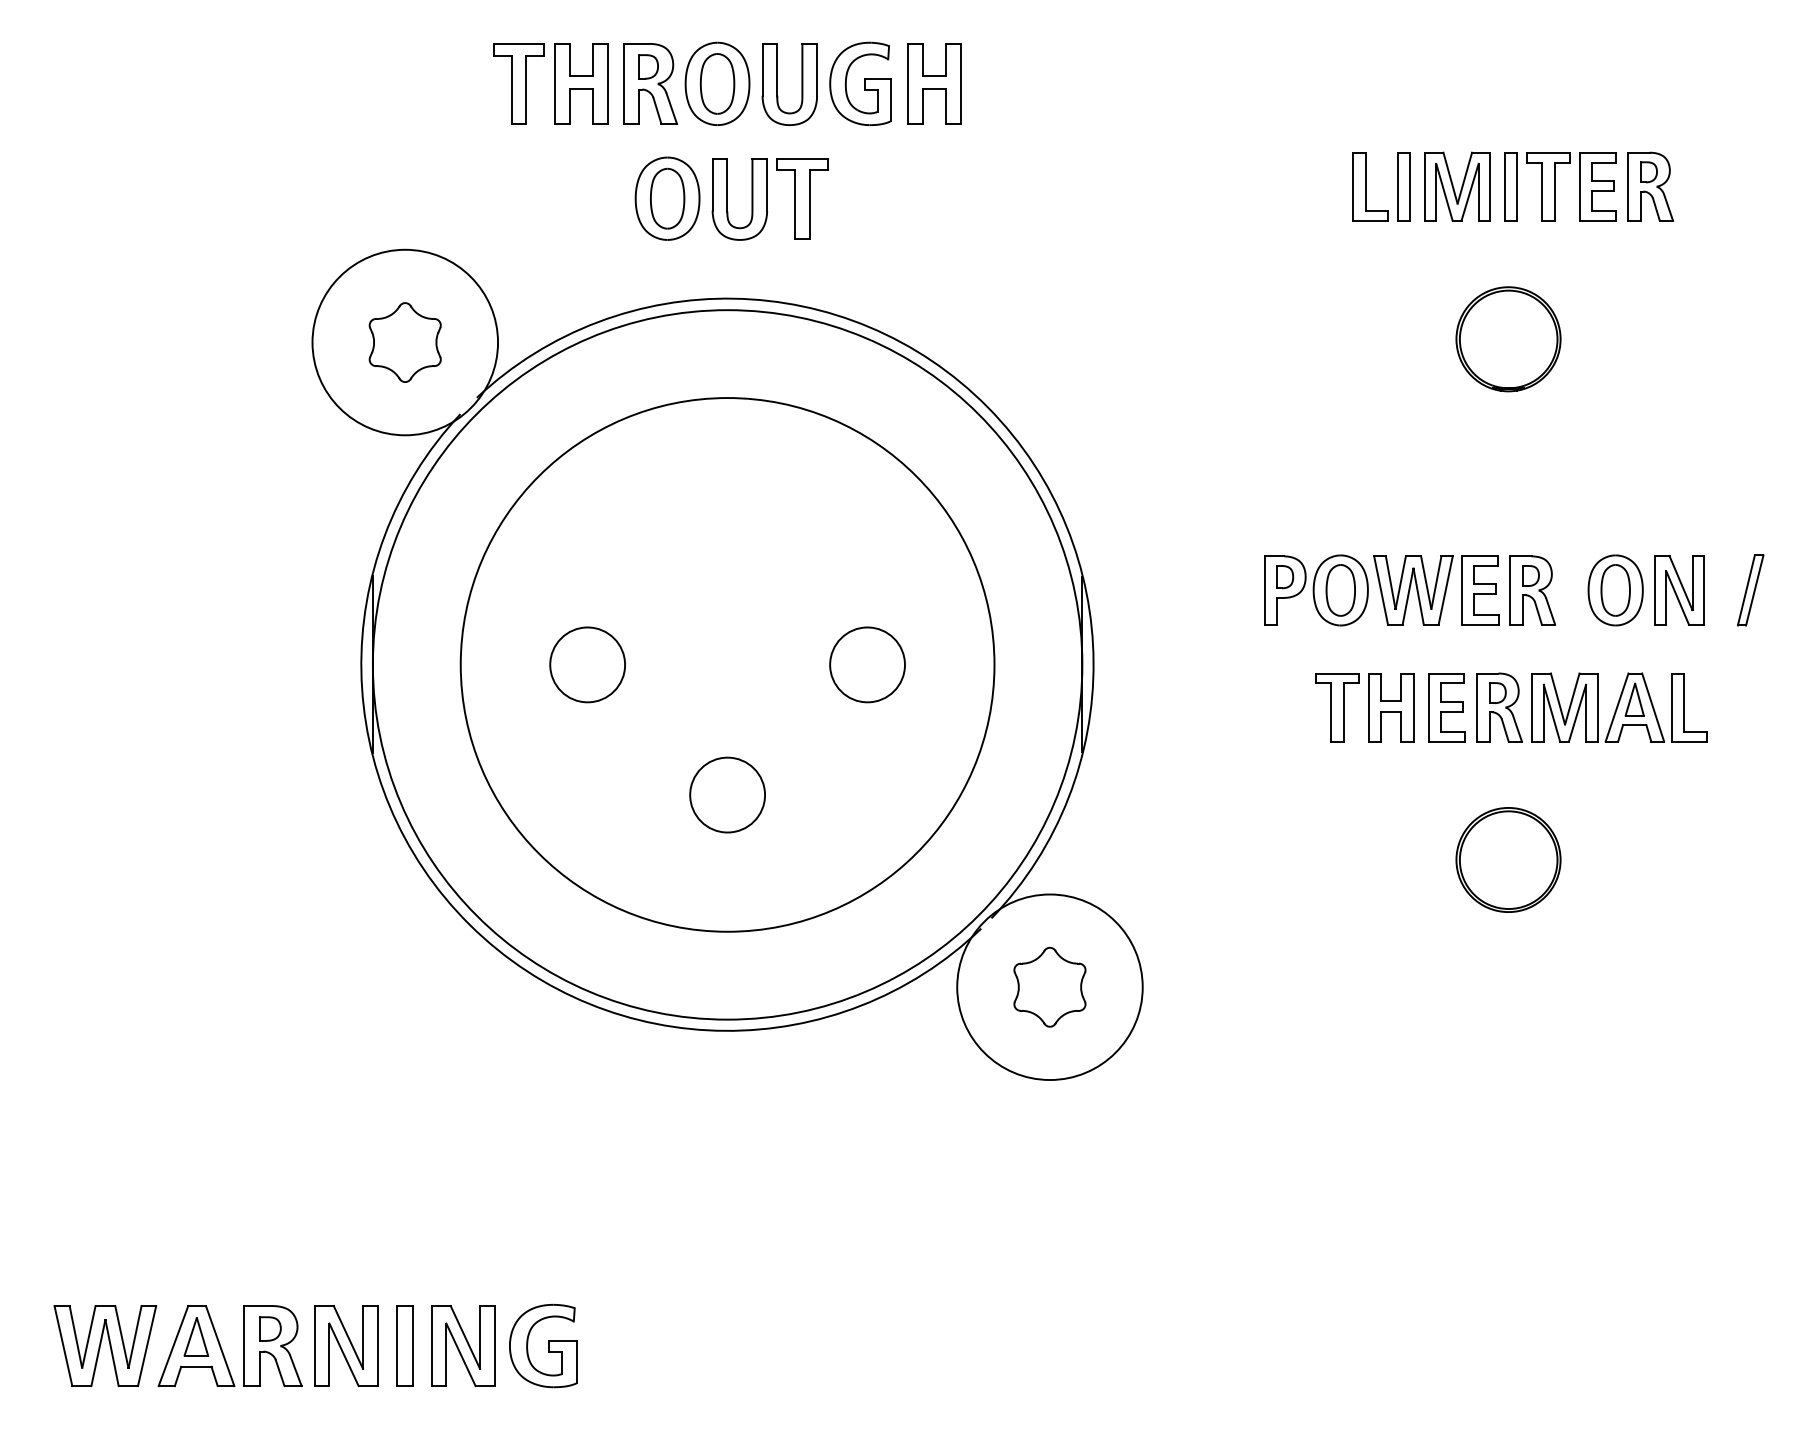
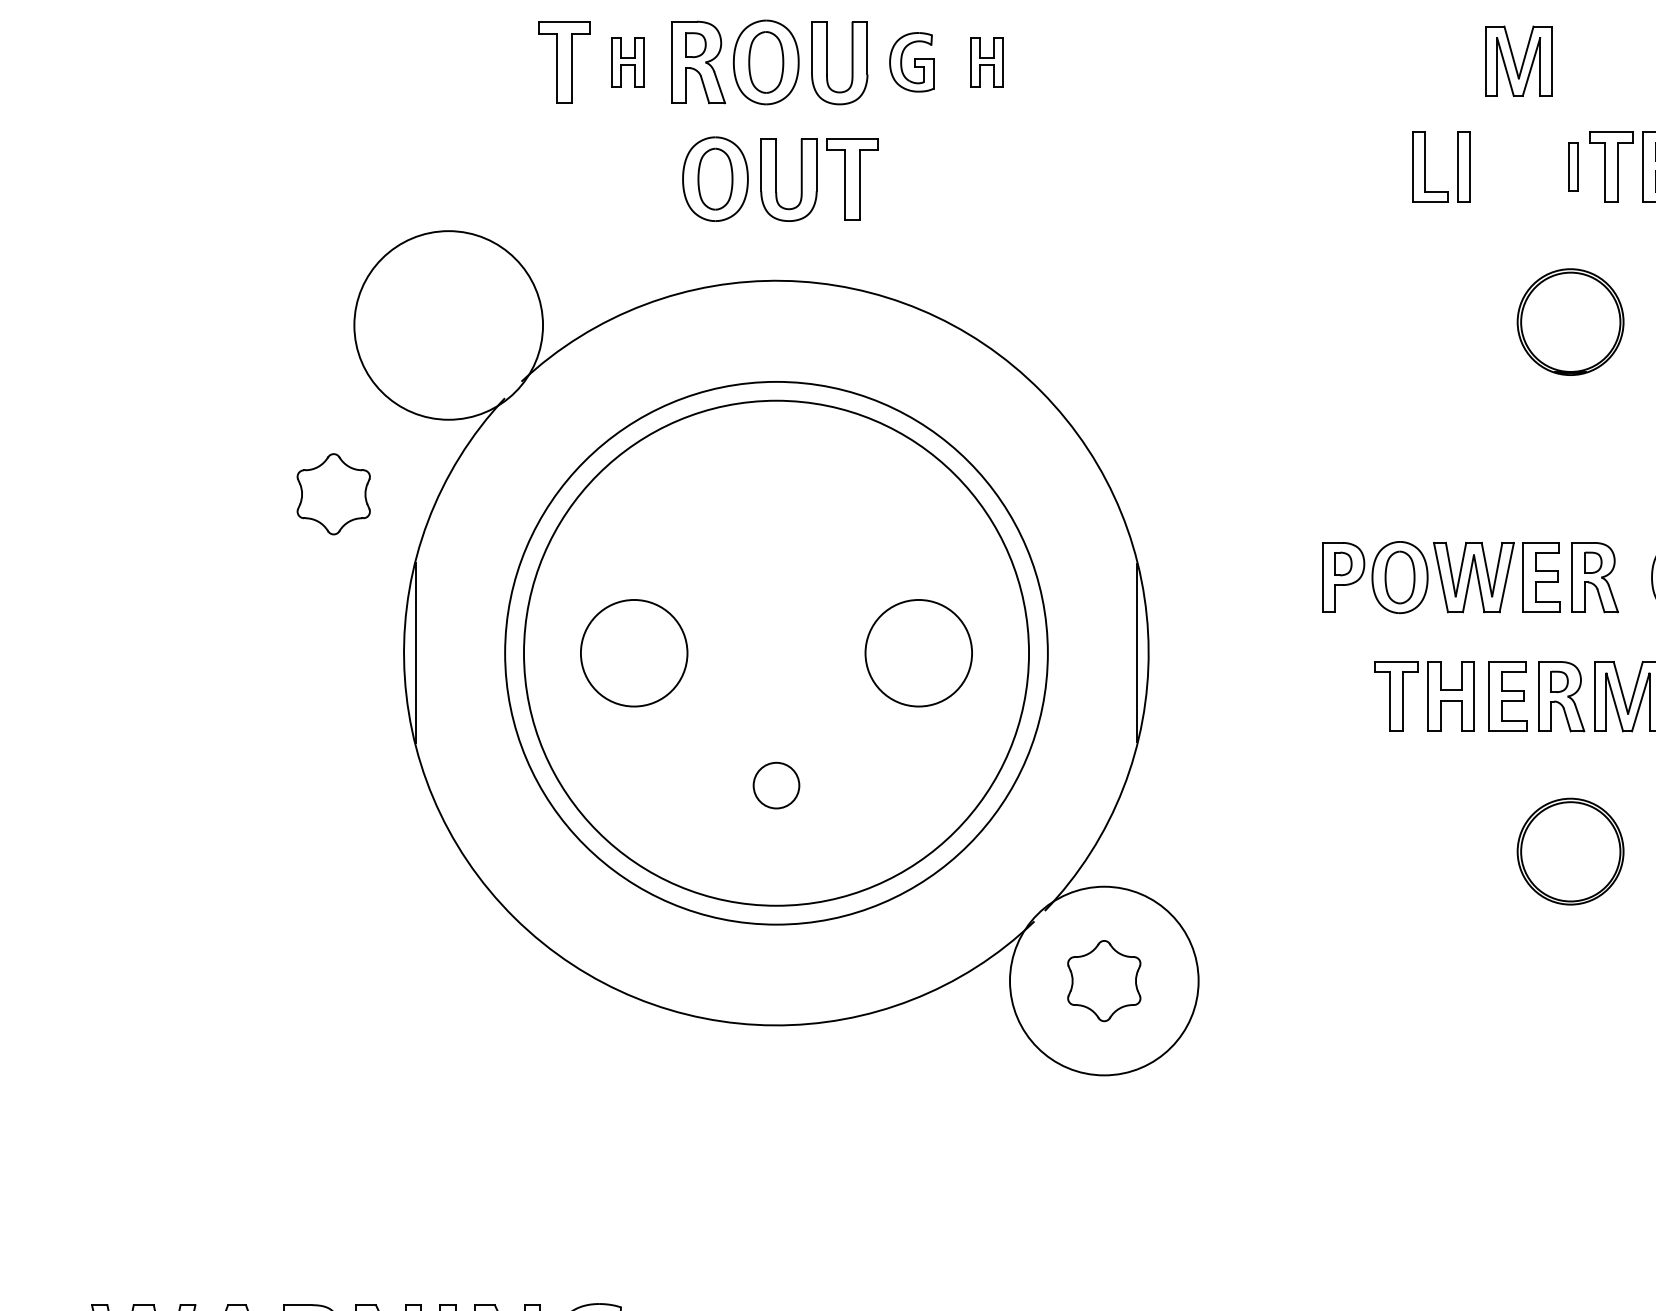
part: (581, 83) -> (627, 62), size x0.6
part: (860, 83) -> (911, 62), size x0.7
part: (934, 83) -> (986, 62), size x0.6
part: (1457, 186) -> (1518, 61), moved
part: (1510, 186) -> (1572, 166), size x0.7
part: (404, 342) -> (333, 494), moved
circle: (587, 664) -> (634, 652), size x1.4
circle: (727, 664) -> (776, 652), size x0.7
circle: (867, 664) -> (918, 652), size x1.4
circle: (727, 794) -> (776, 785), size x0.6

